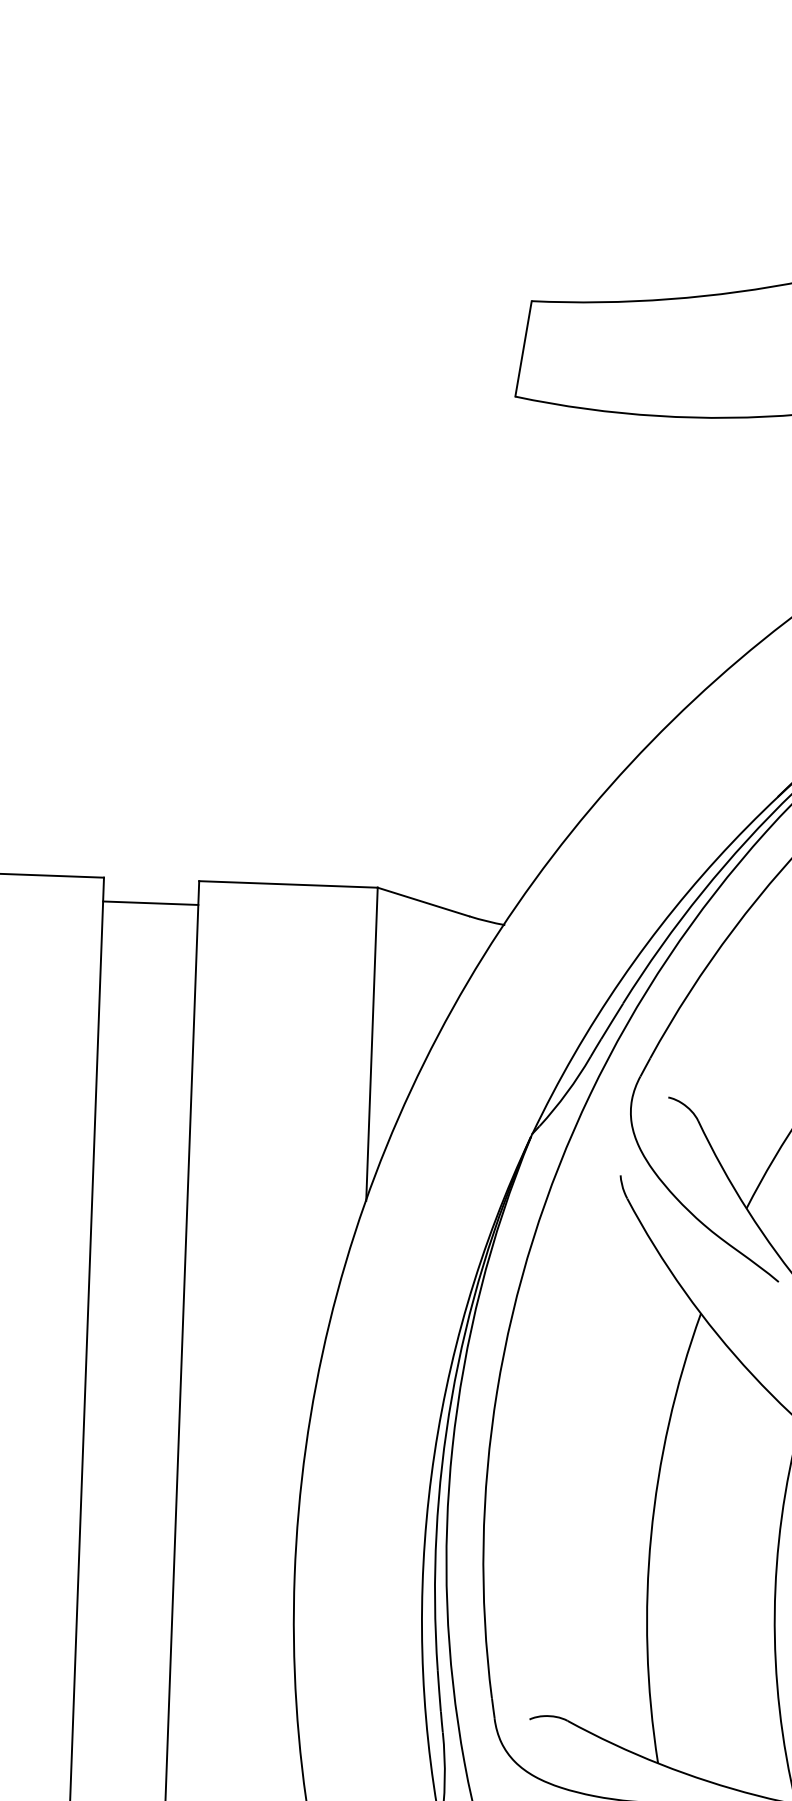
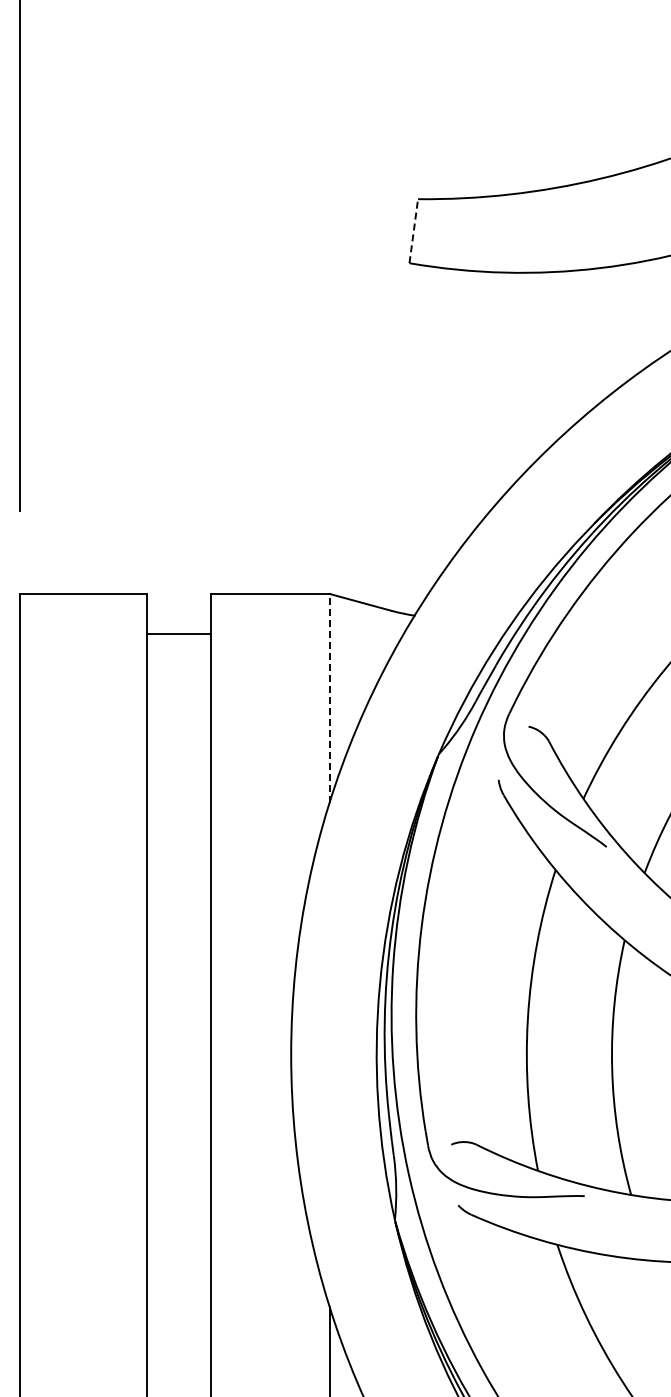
line: (523, 347) -> (413, 230), solid -> dashed
line: (150, 902) -> (178, 633), moved
line: (371, 1044) -> (329, 698), solid -> dashed

